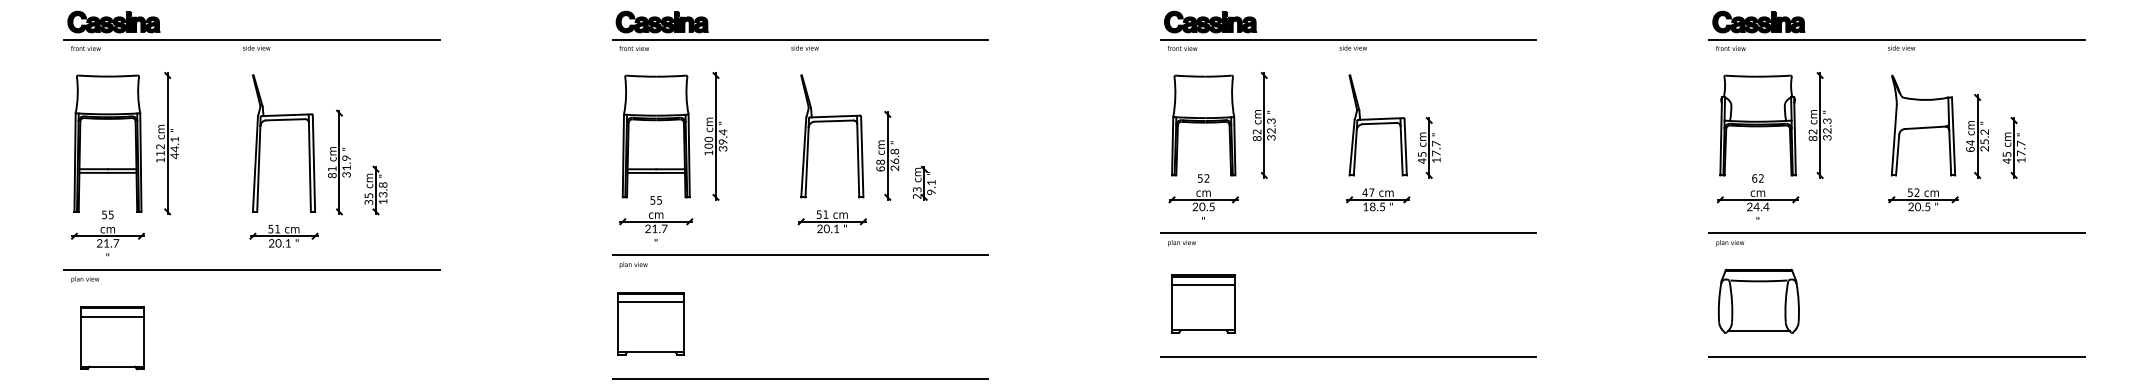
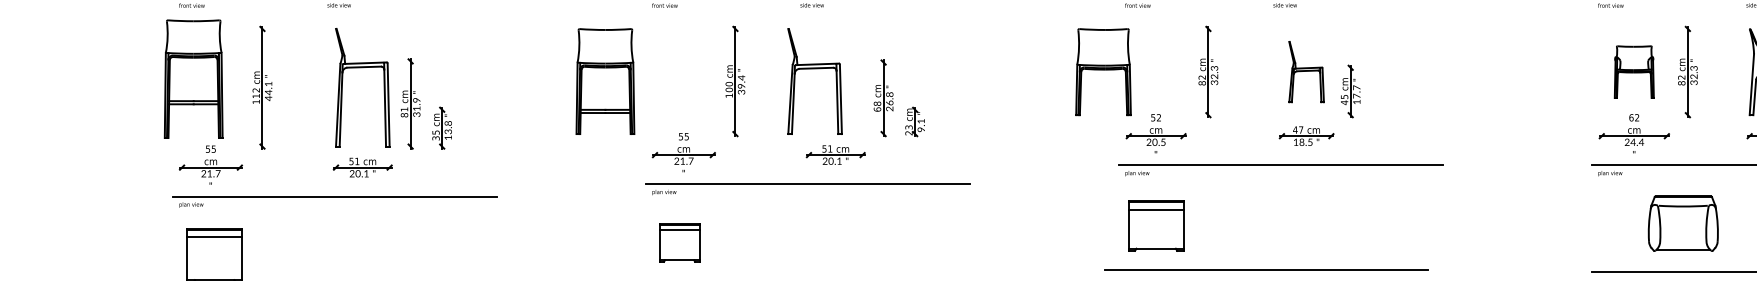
part: (832, 122) -> (815, 69), moved
part: (1203, 125) -> (1103, 72), moved
part: (1377, 125) -> (1306, 72), size x0.7
part: (1757, 125) -> (1633, 72), size x0.6
part: (655, 136) -> (604, 81), moved
part: (107, 143) -> (193, 78), moved
part: (1758, 300) -> (1683, 223), moved
part: (650, 323) -> (678, 242), size x0.7
line: (1348, 356) -> (1266, 269), moved

